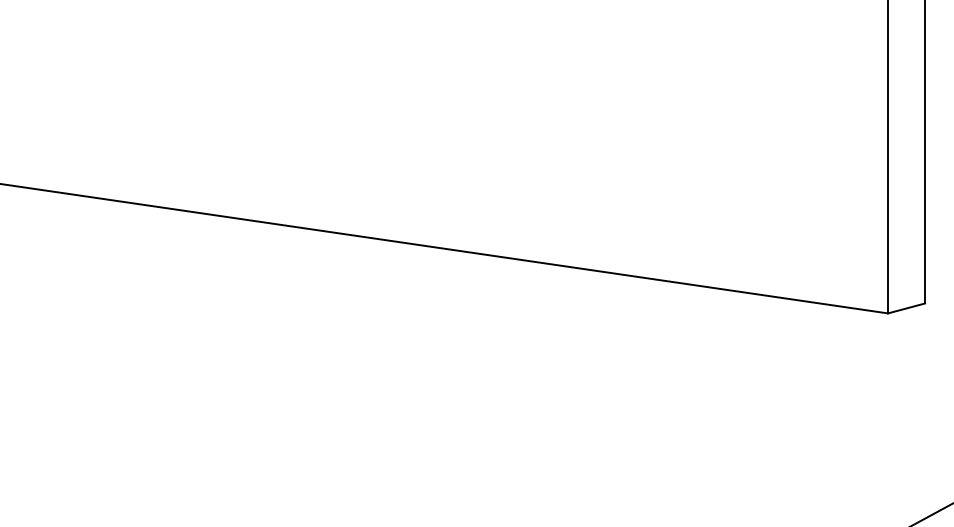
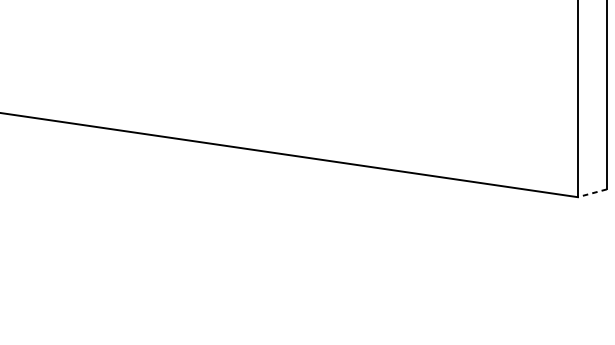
line: (906, 308) -> (592, 193), solid -> dashed

